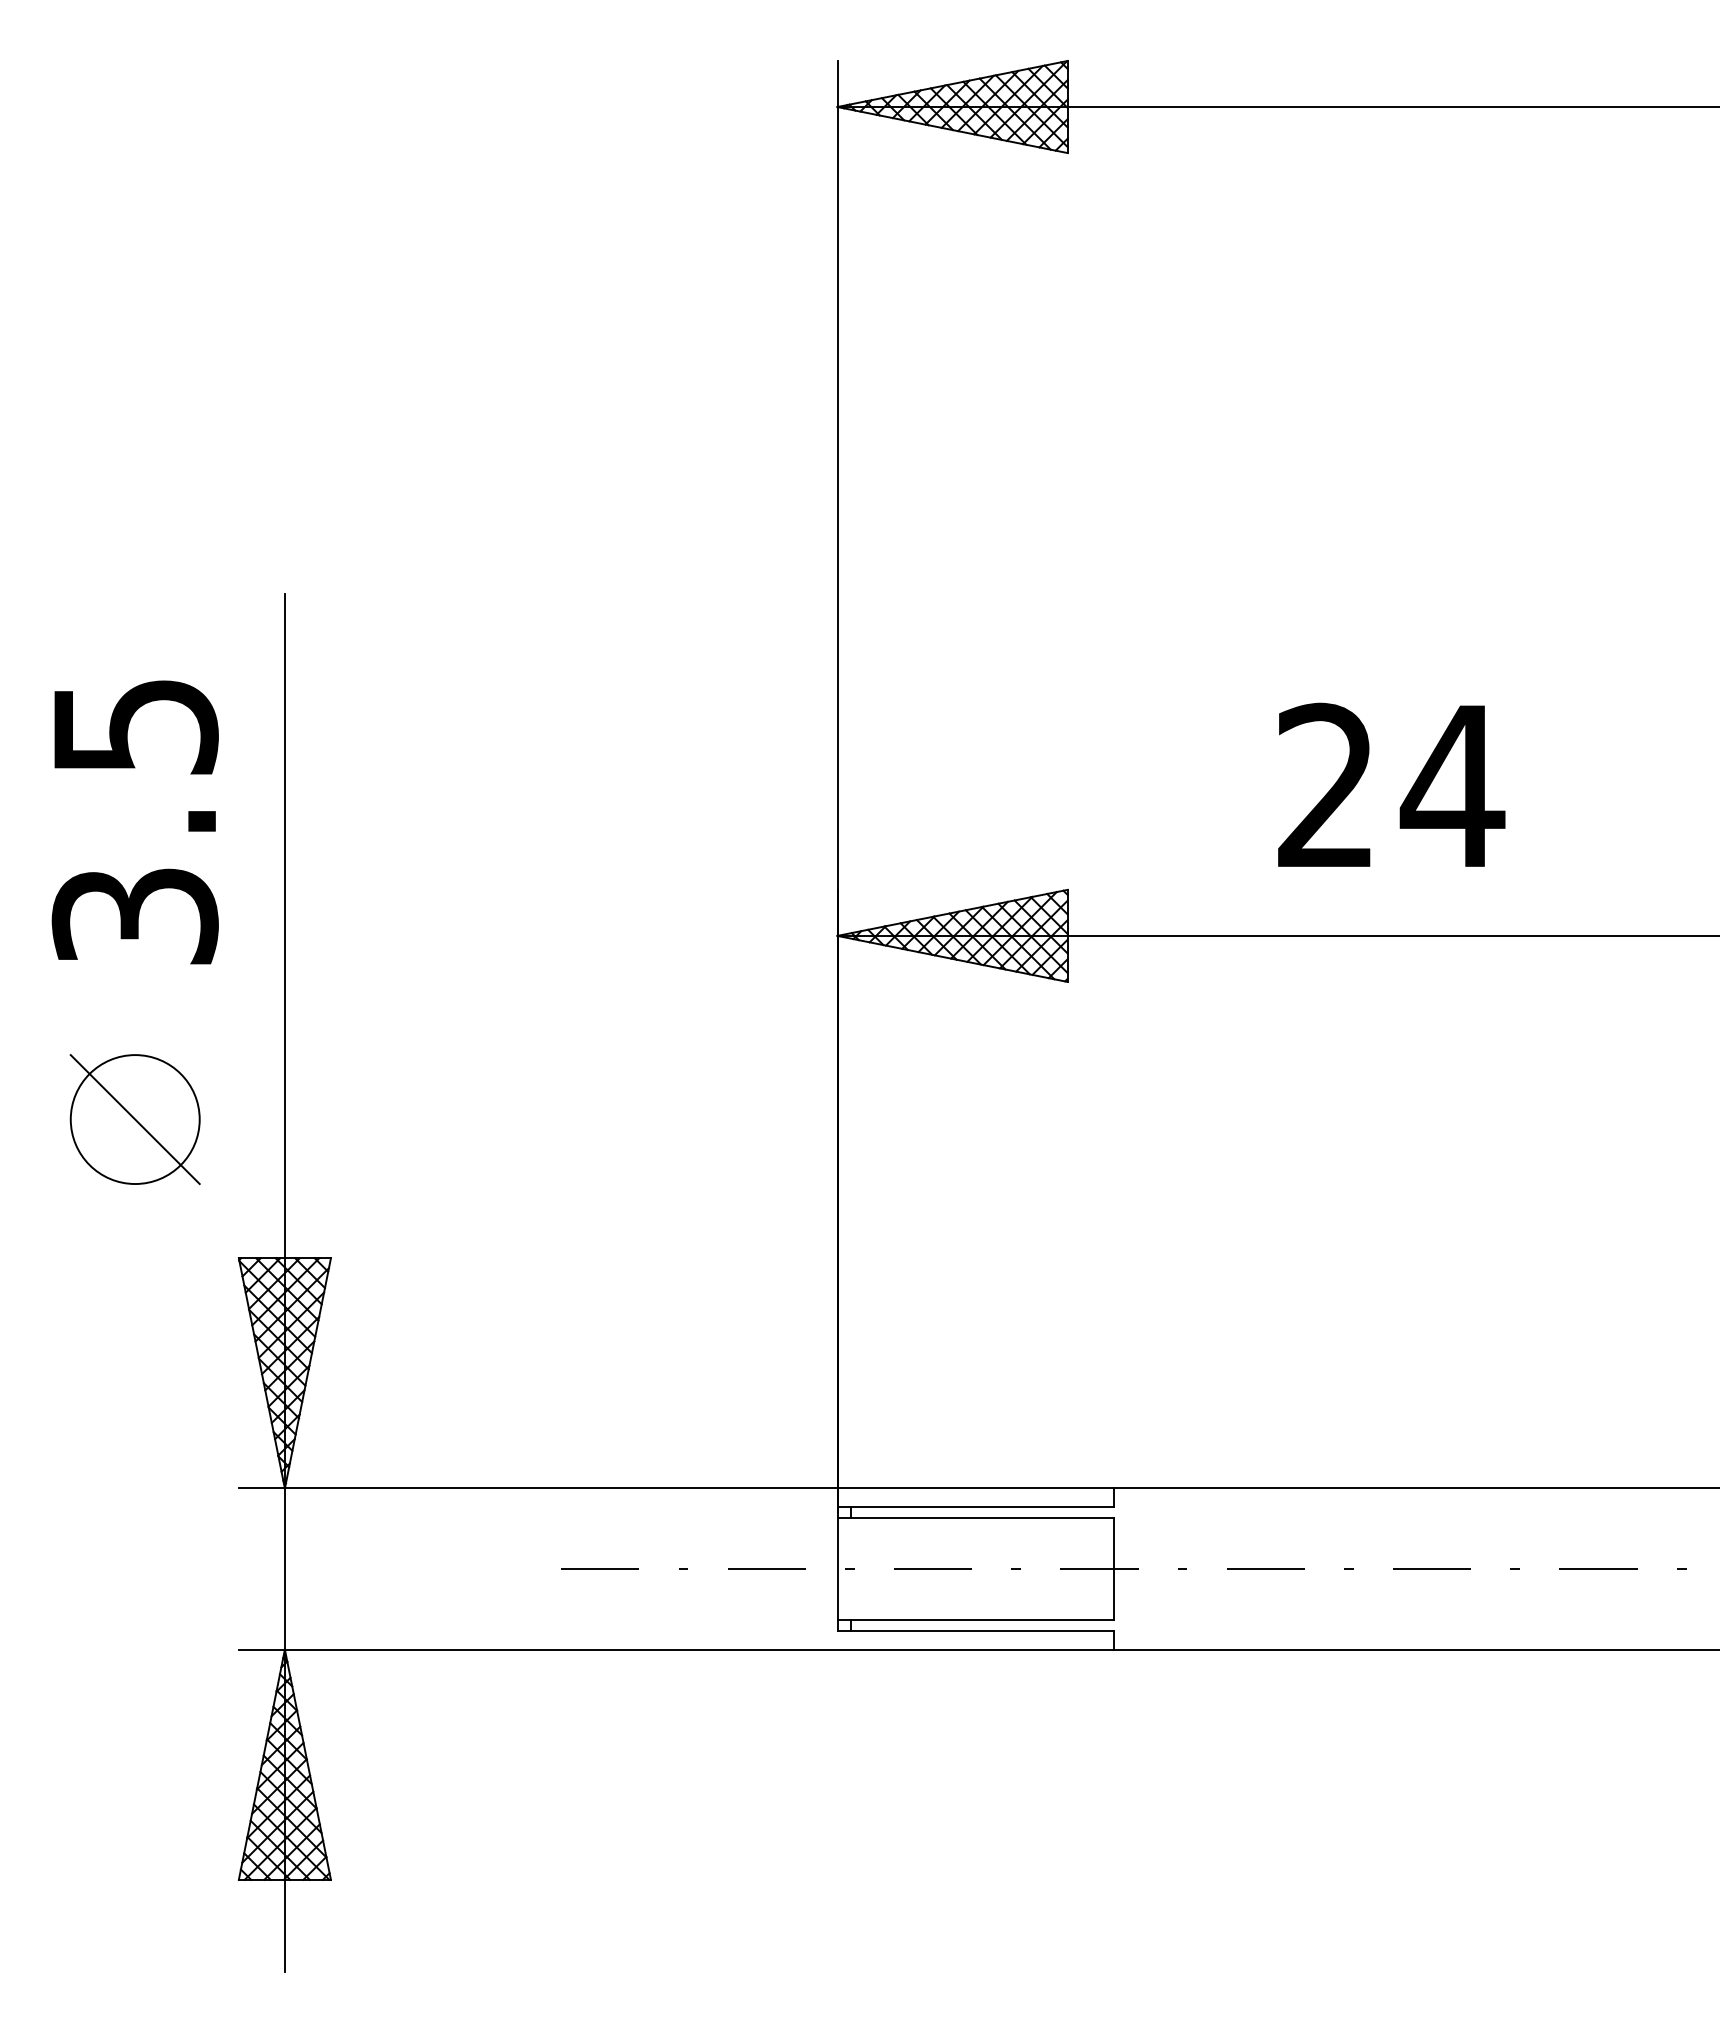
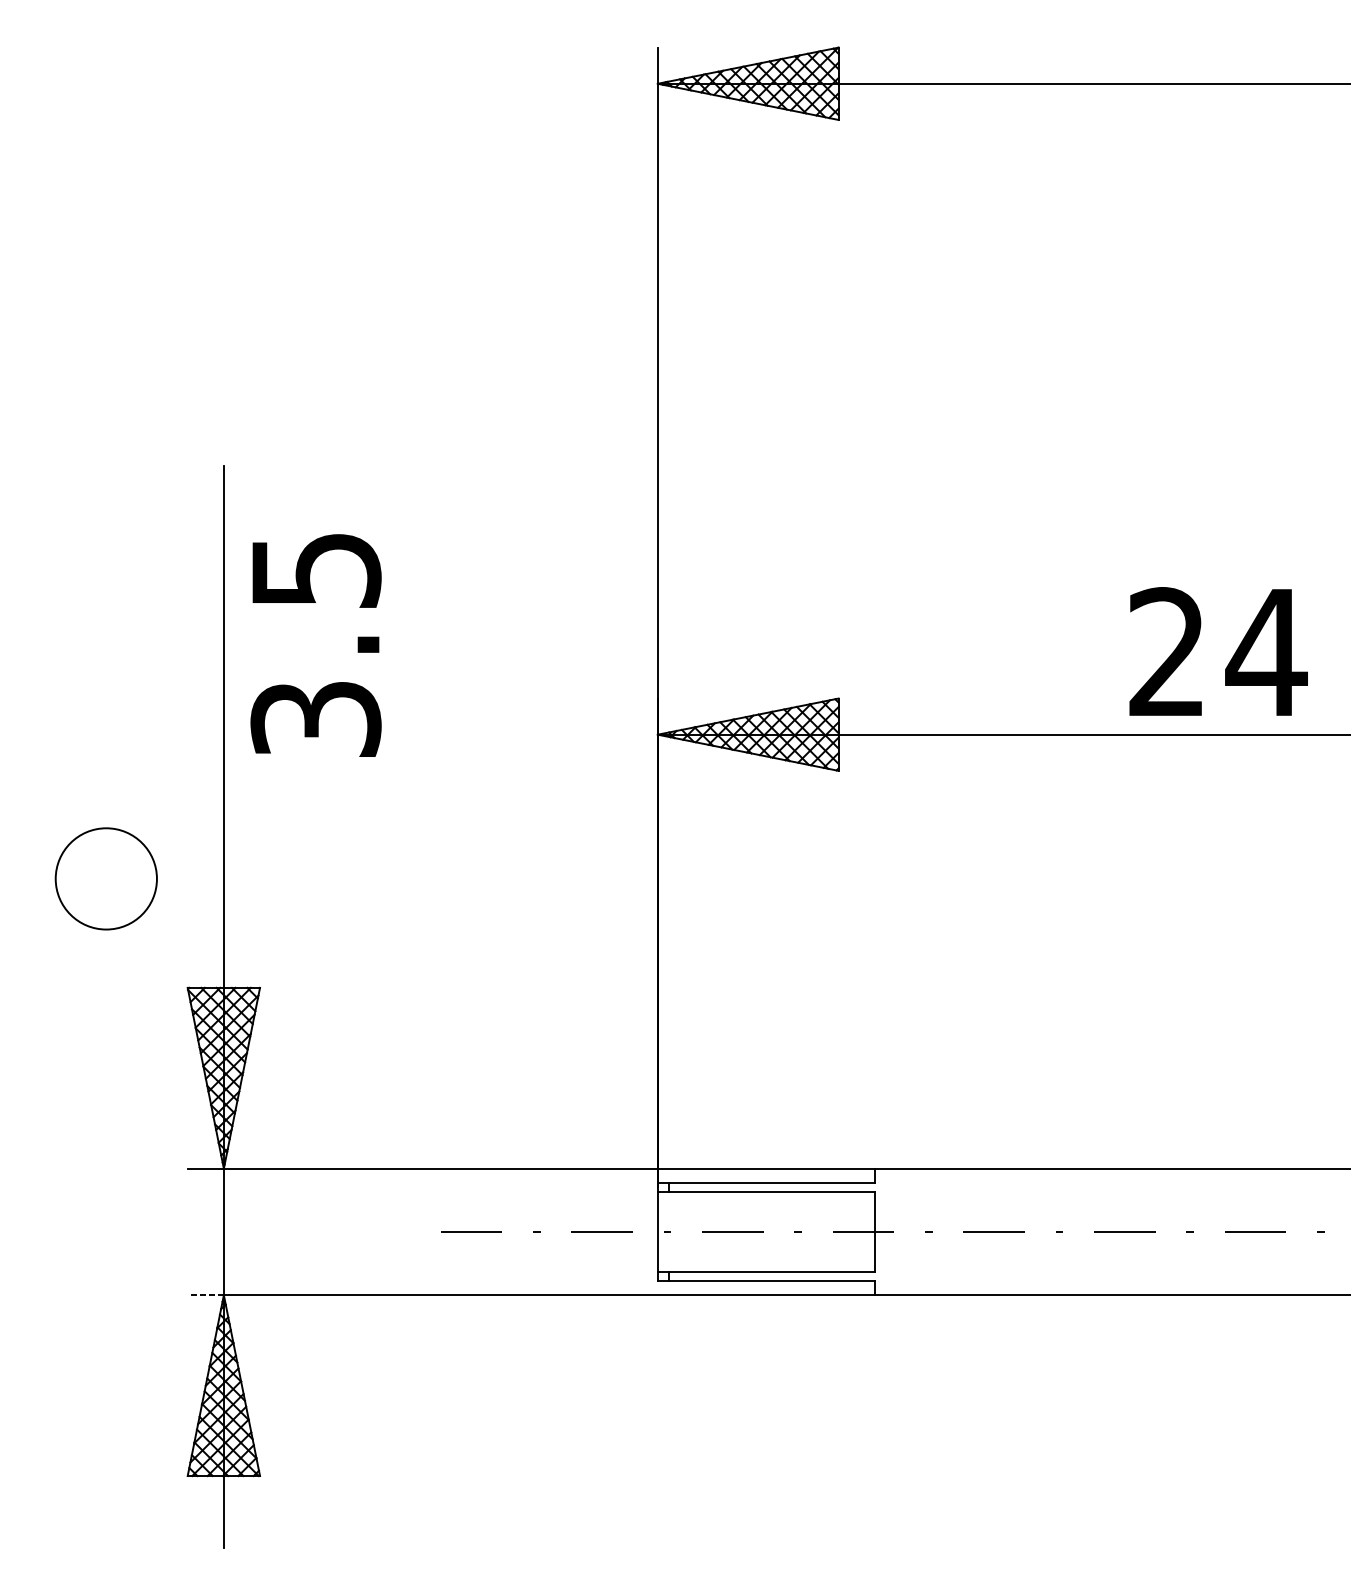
text: (1391, 784) -> (1218, 651), moved
text: (134, 822) -> (315, 645), moved
line: (134, 1119) -> (105, 878), removed
line: (261, 1649) -> (205, 1295), solid -> dashed

